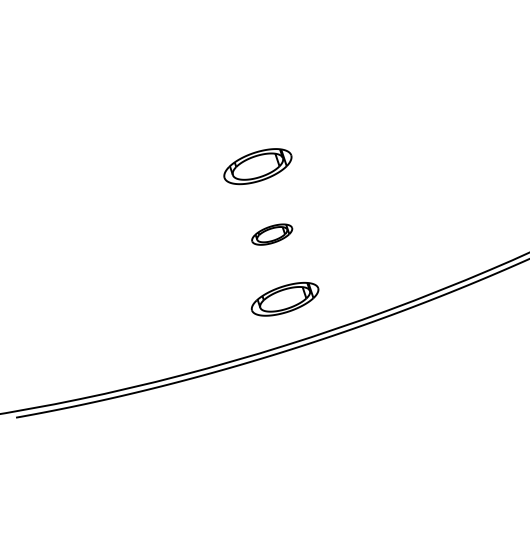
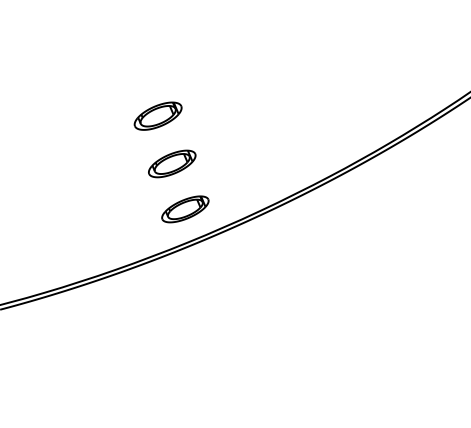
part: (272, 233) -> (172, 163), size x1.67

